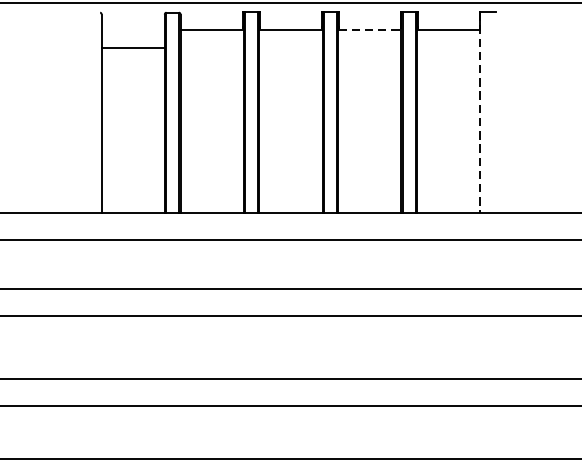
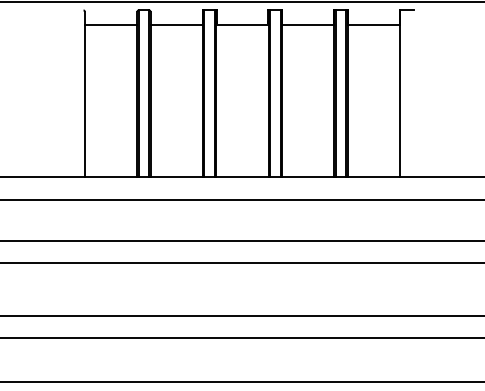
line: (370, 29) -> (308, 24), dashed -> solid
line: (132, 47) -> (110, 24), moved
line: (480, 112) -> (400, 93), dashed -> solid

